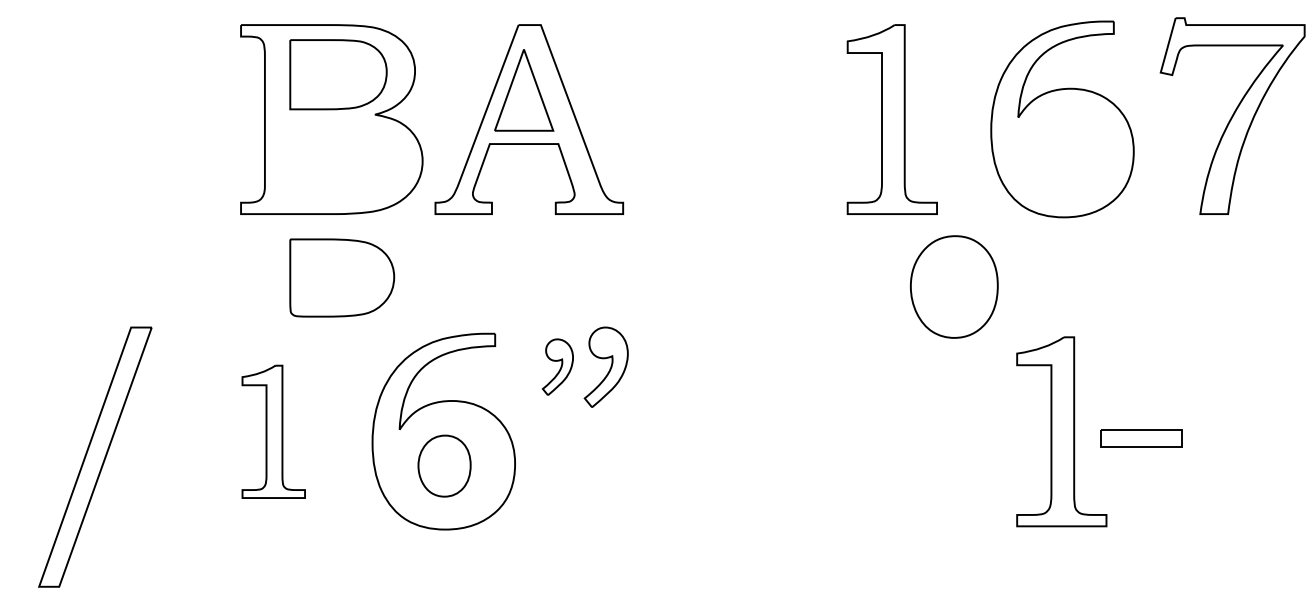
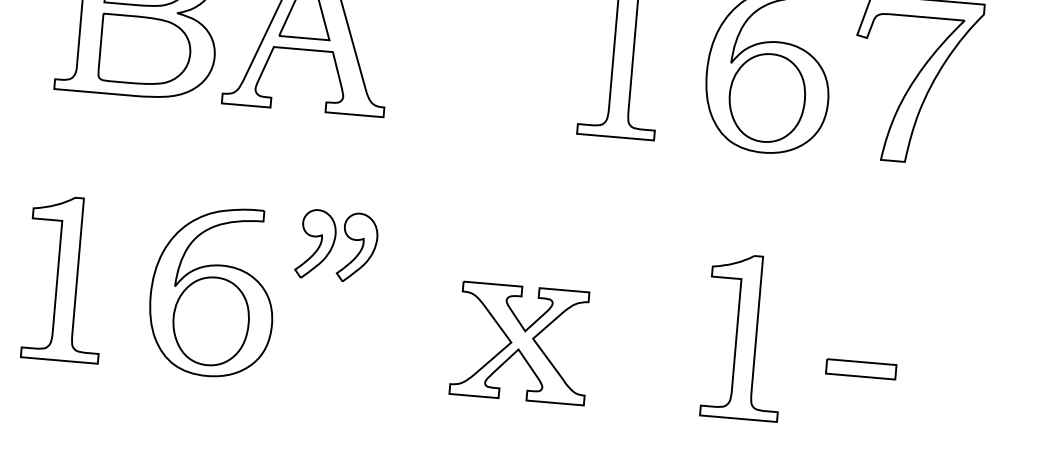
part: (342, 277) -> (145, 50), moved
part: (954, 286) -> (767, 97), moved
part: (557, 366) -> (315, 243), size x1.43
part: (273, 431) -> (66, 278), size x1.43
part: (1141, 438) -> (861, 369), moved
part: (804, 460) -> (521, 342), added
part: (444, 465) -> (211, 320), size x1.67

